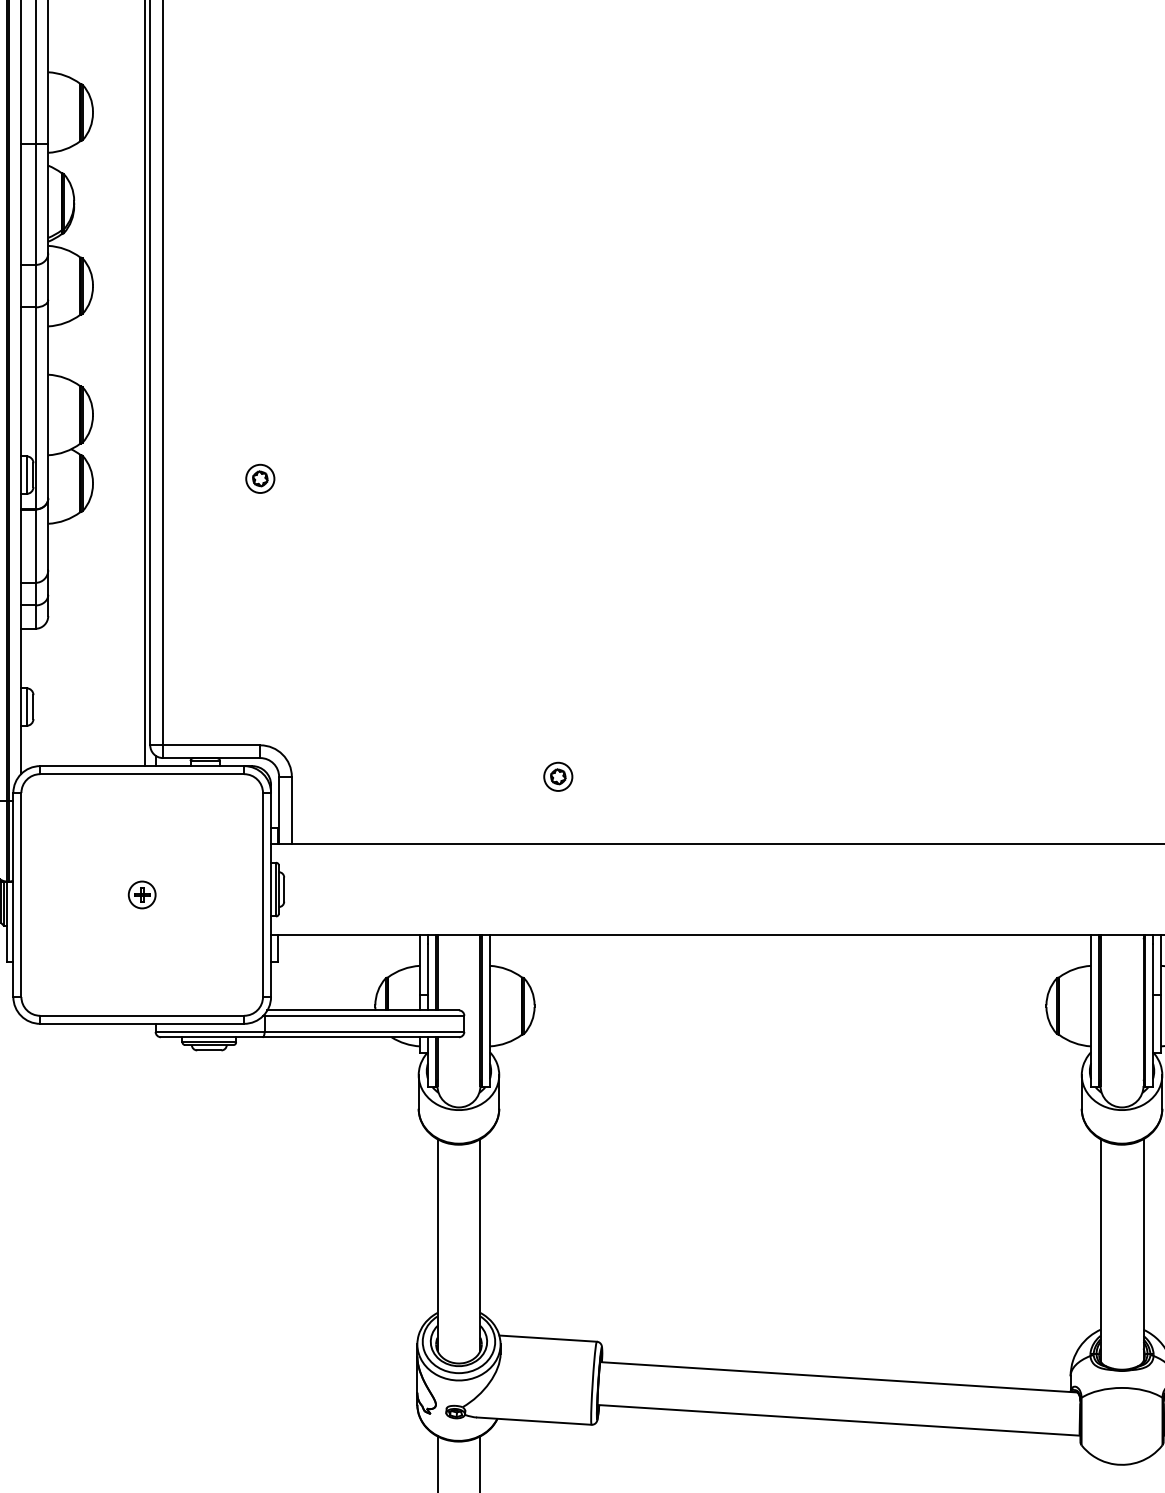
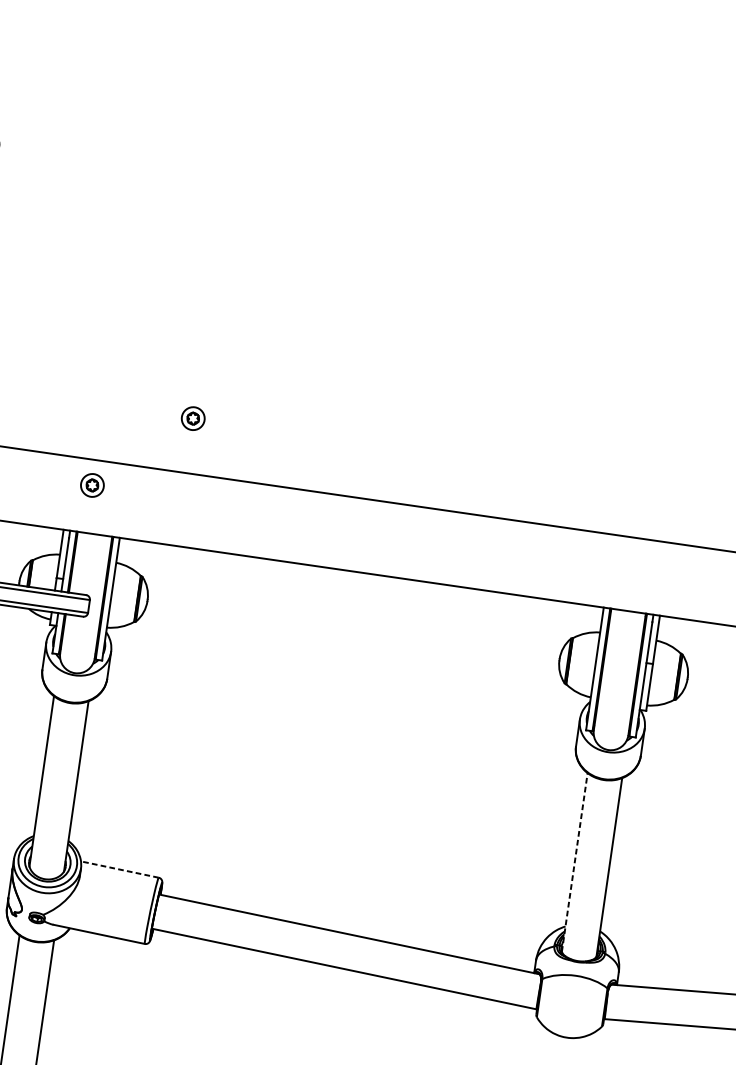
part: (447, 875) -> (92, 485), added
line: (1100, 1250) -> (574, 862), solid -> dashed
line: (548, 1338) -> (120, 869), solid -> dashed

